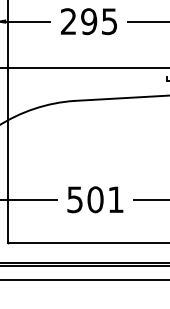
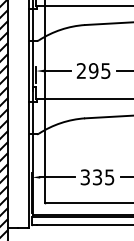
text: (95, 199) -> (97, 177), 501 -> 335

